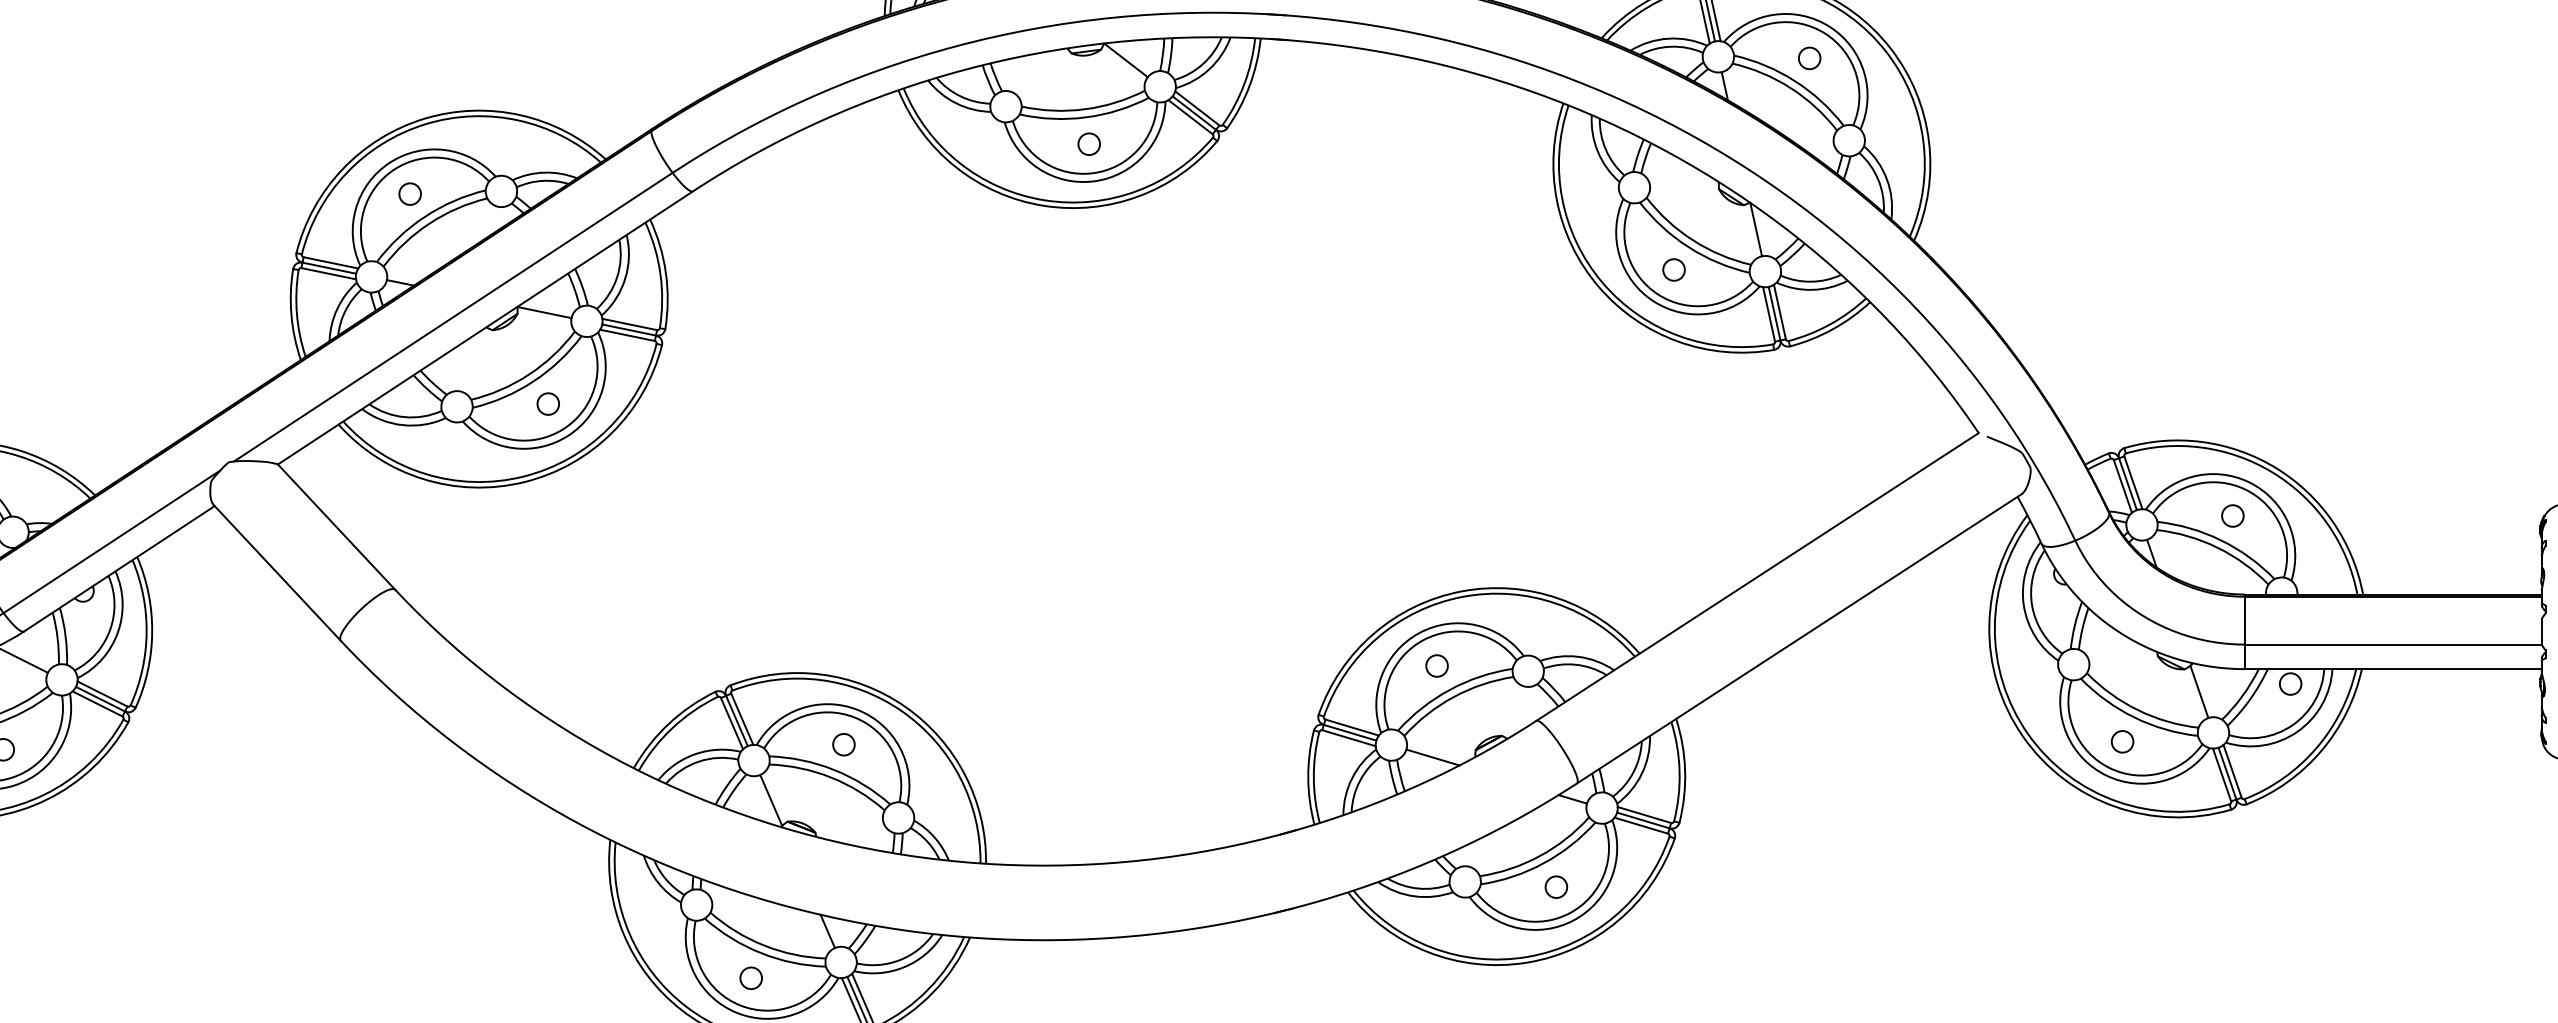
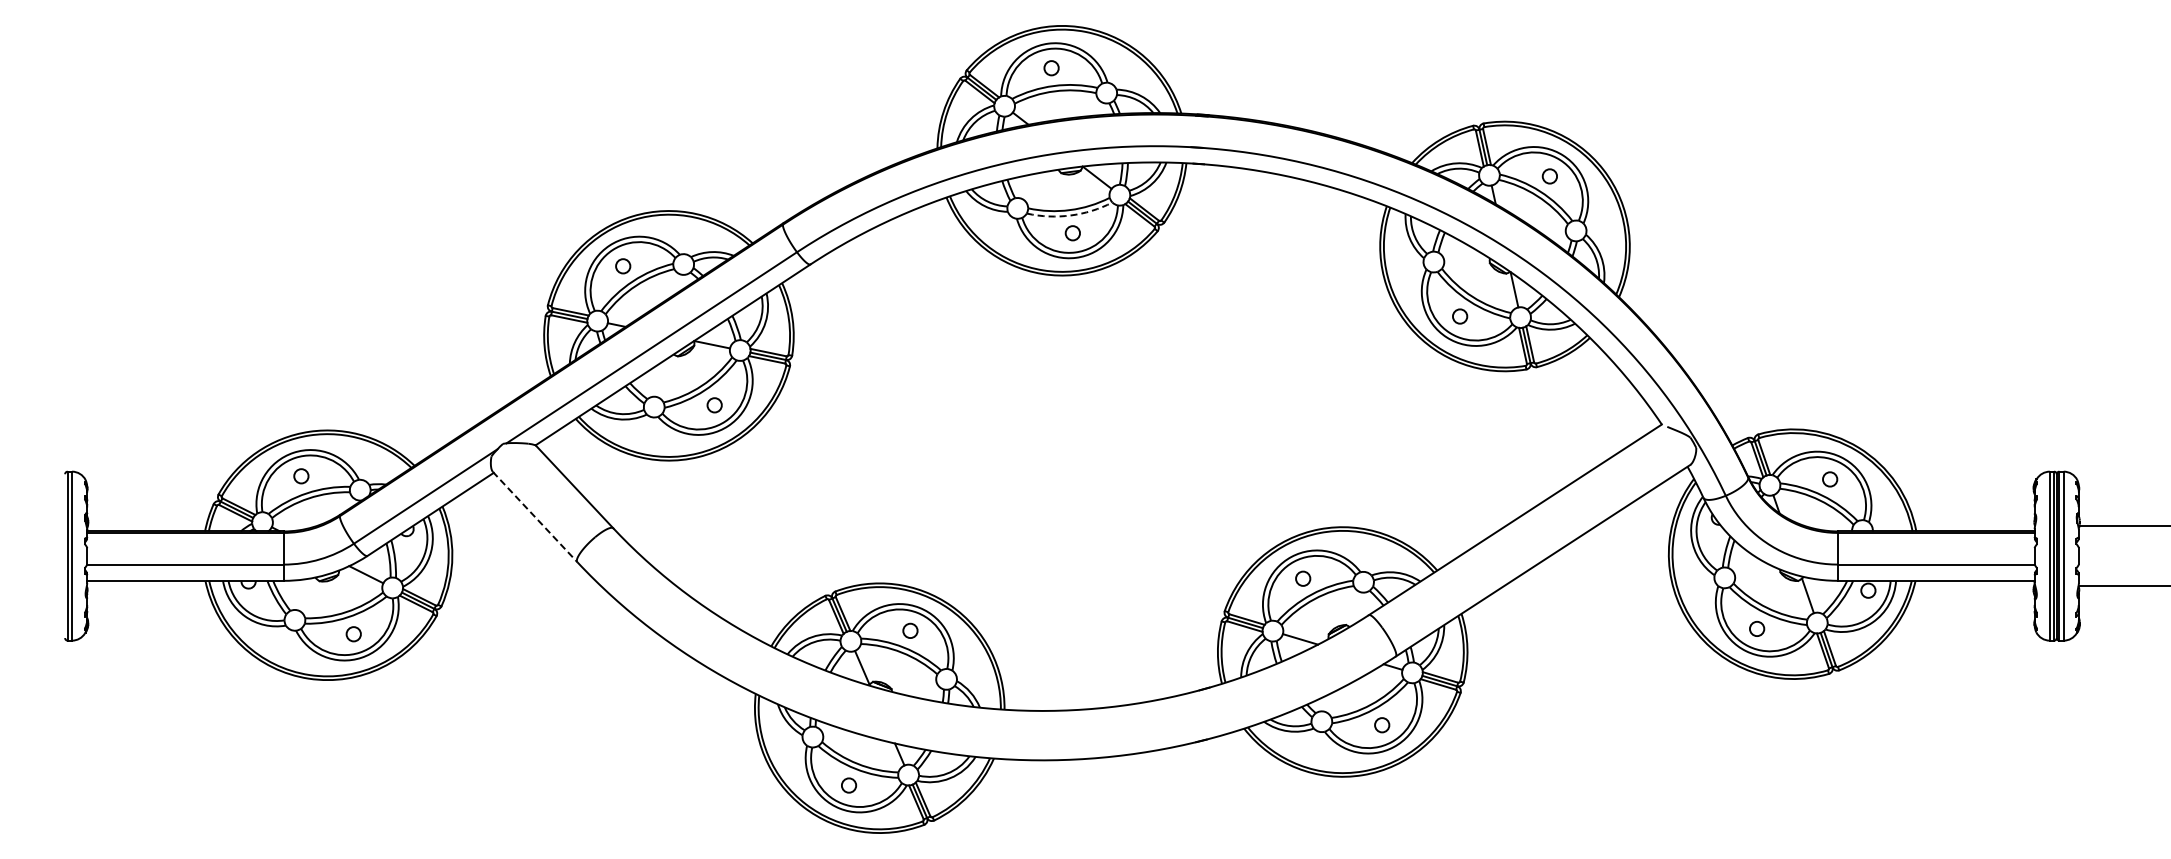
arc: (1085, 117) -> (1070, 215), solid -> dashed
line: (277, 571) -> (535, 516), solid -> dashed

